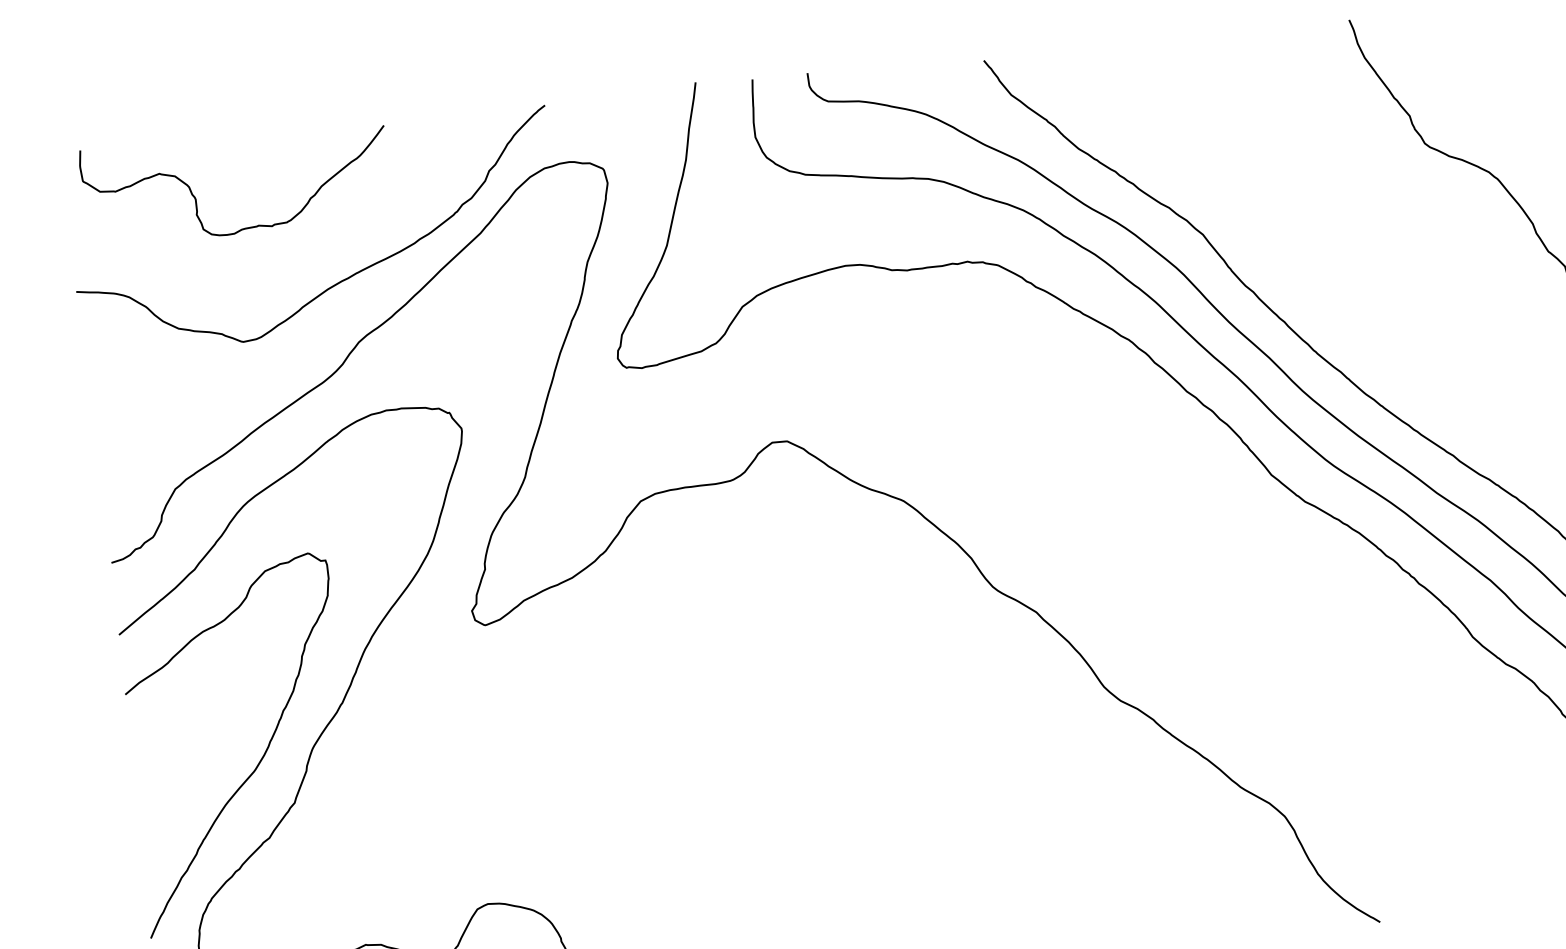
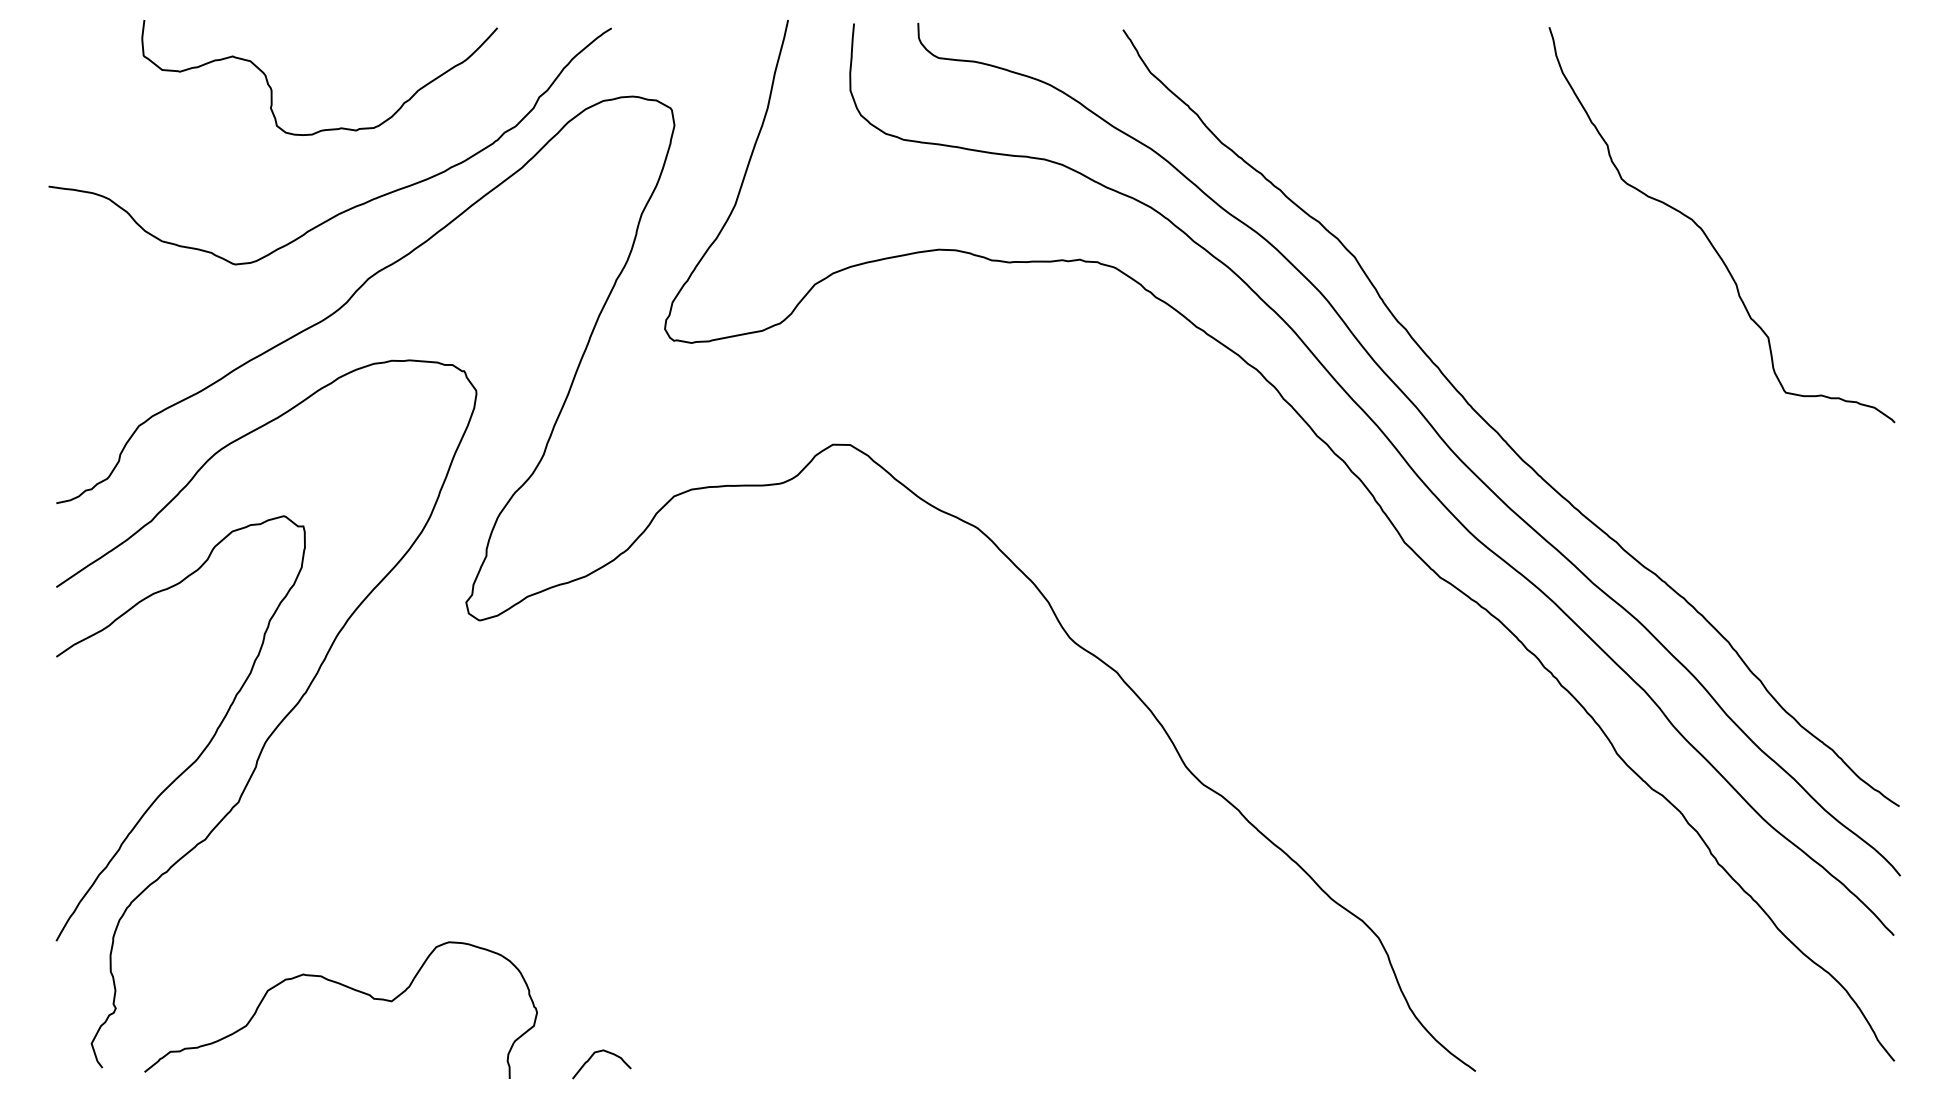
curve: (196, 198) -> (272, 89), moved

